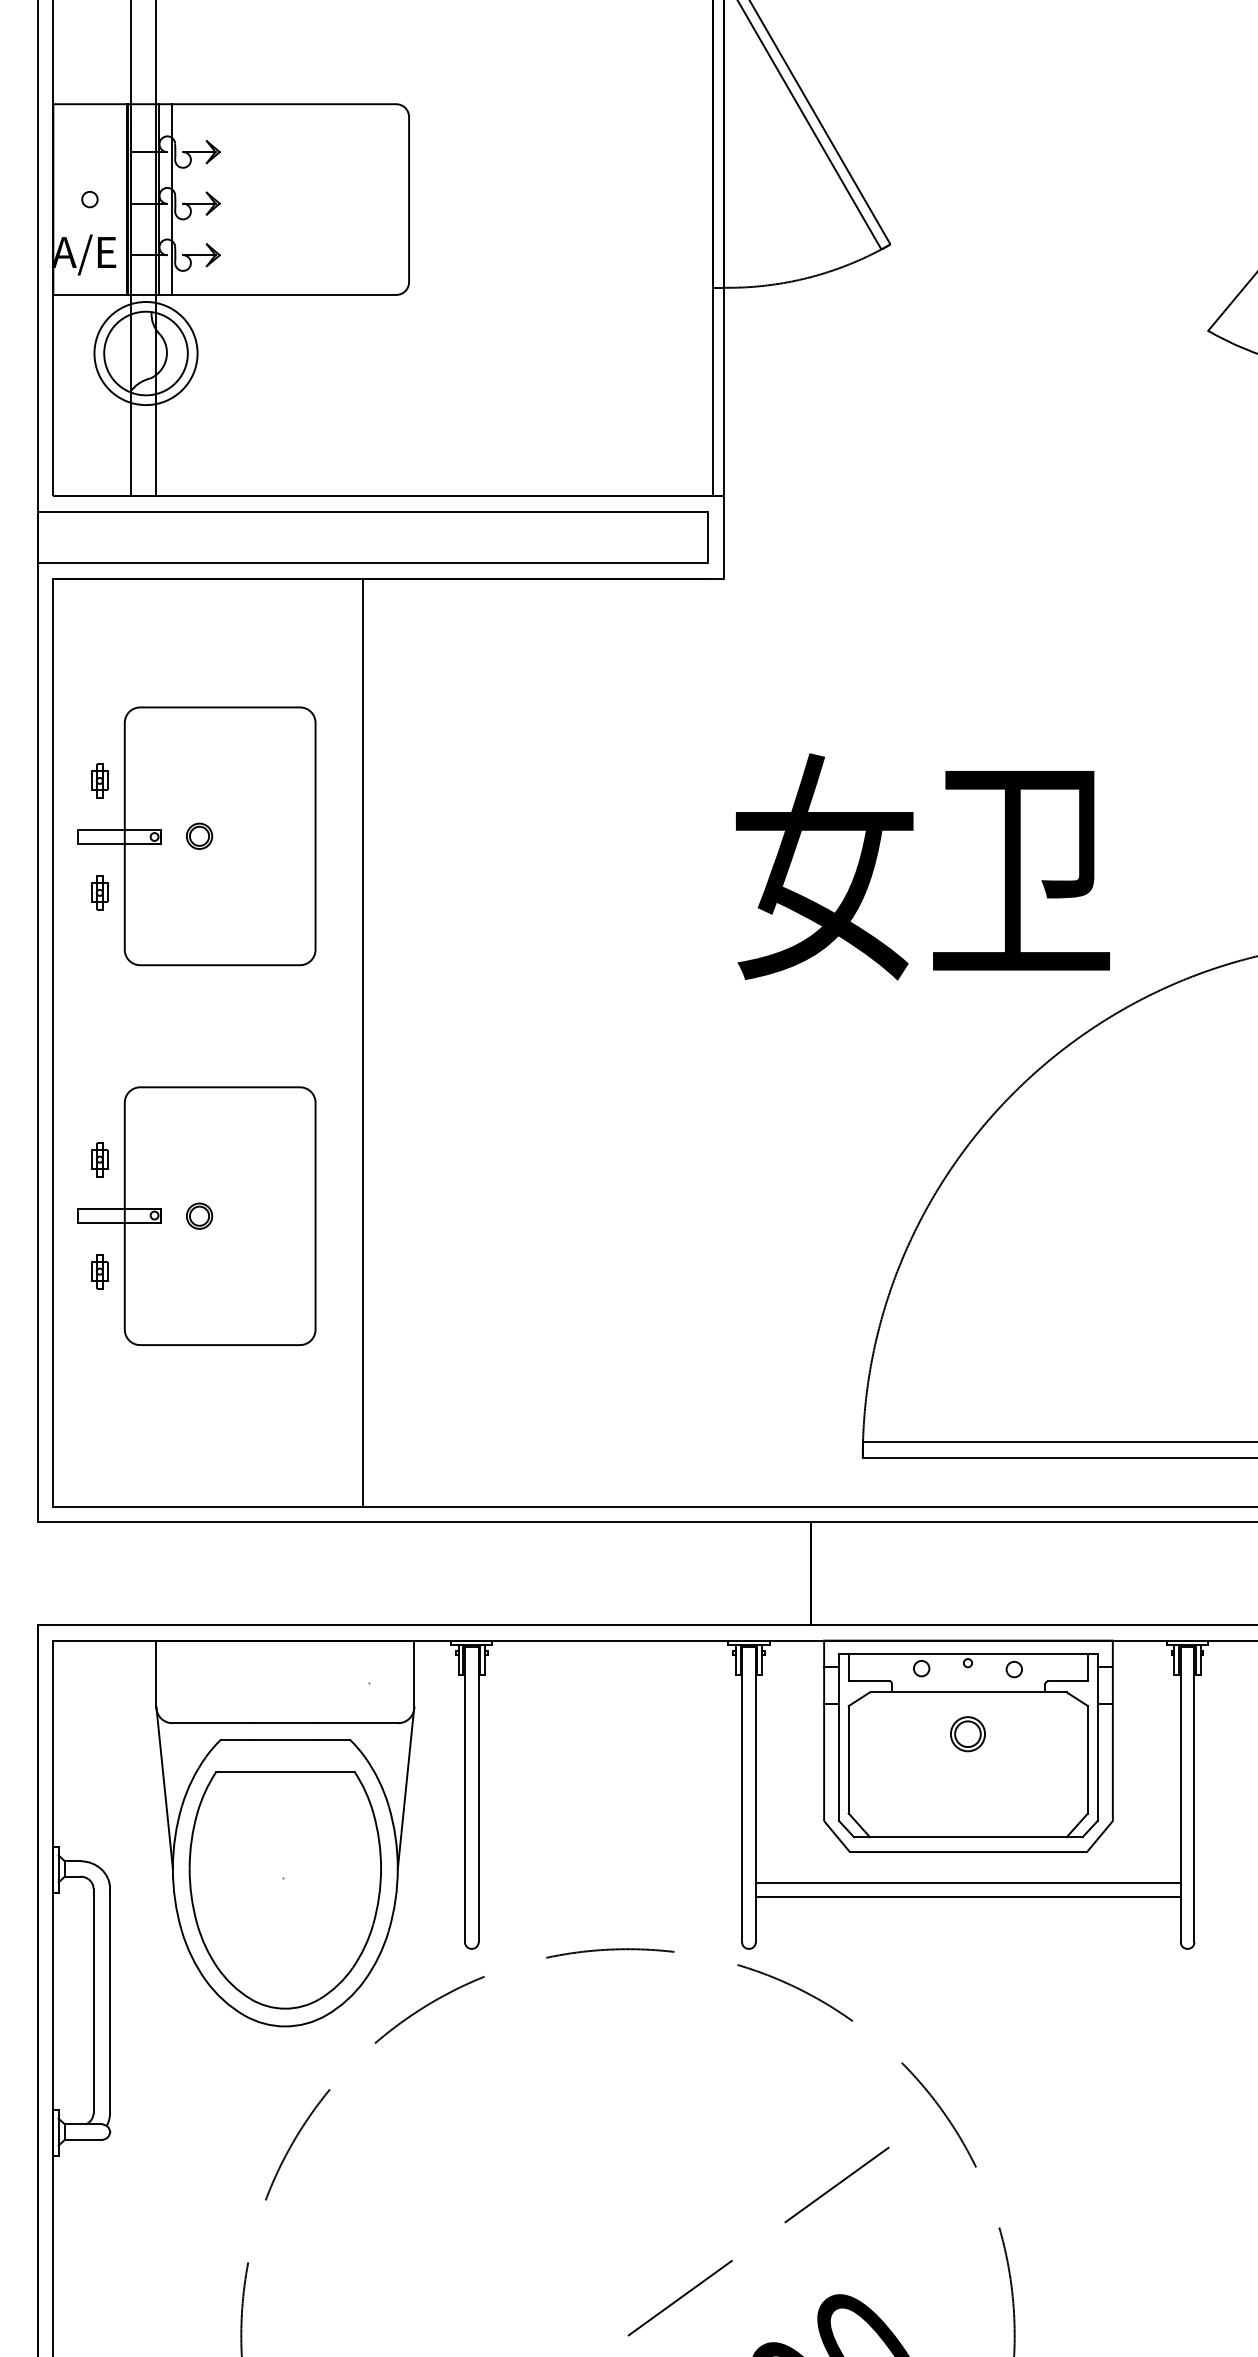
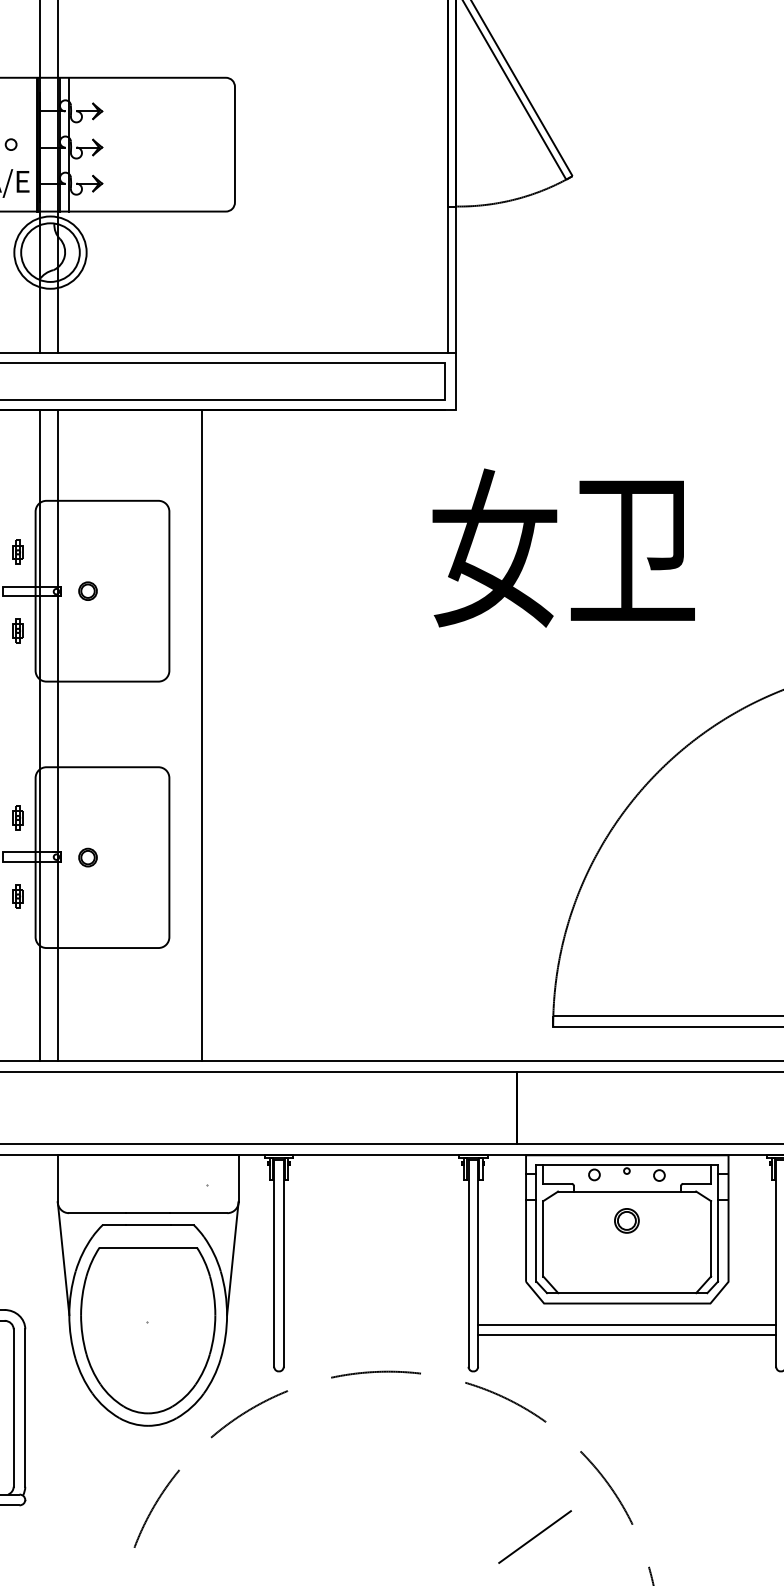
text: (922, 866) -> (563, 547), moved
line: (130, 1042) -> (39, 735), added
line: (156, 1042) -> (57, 735), added

